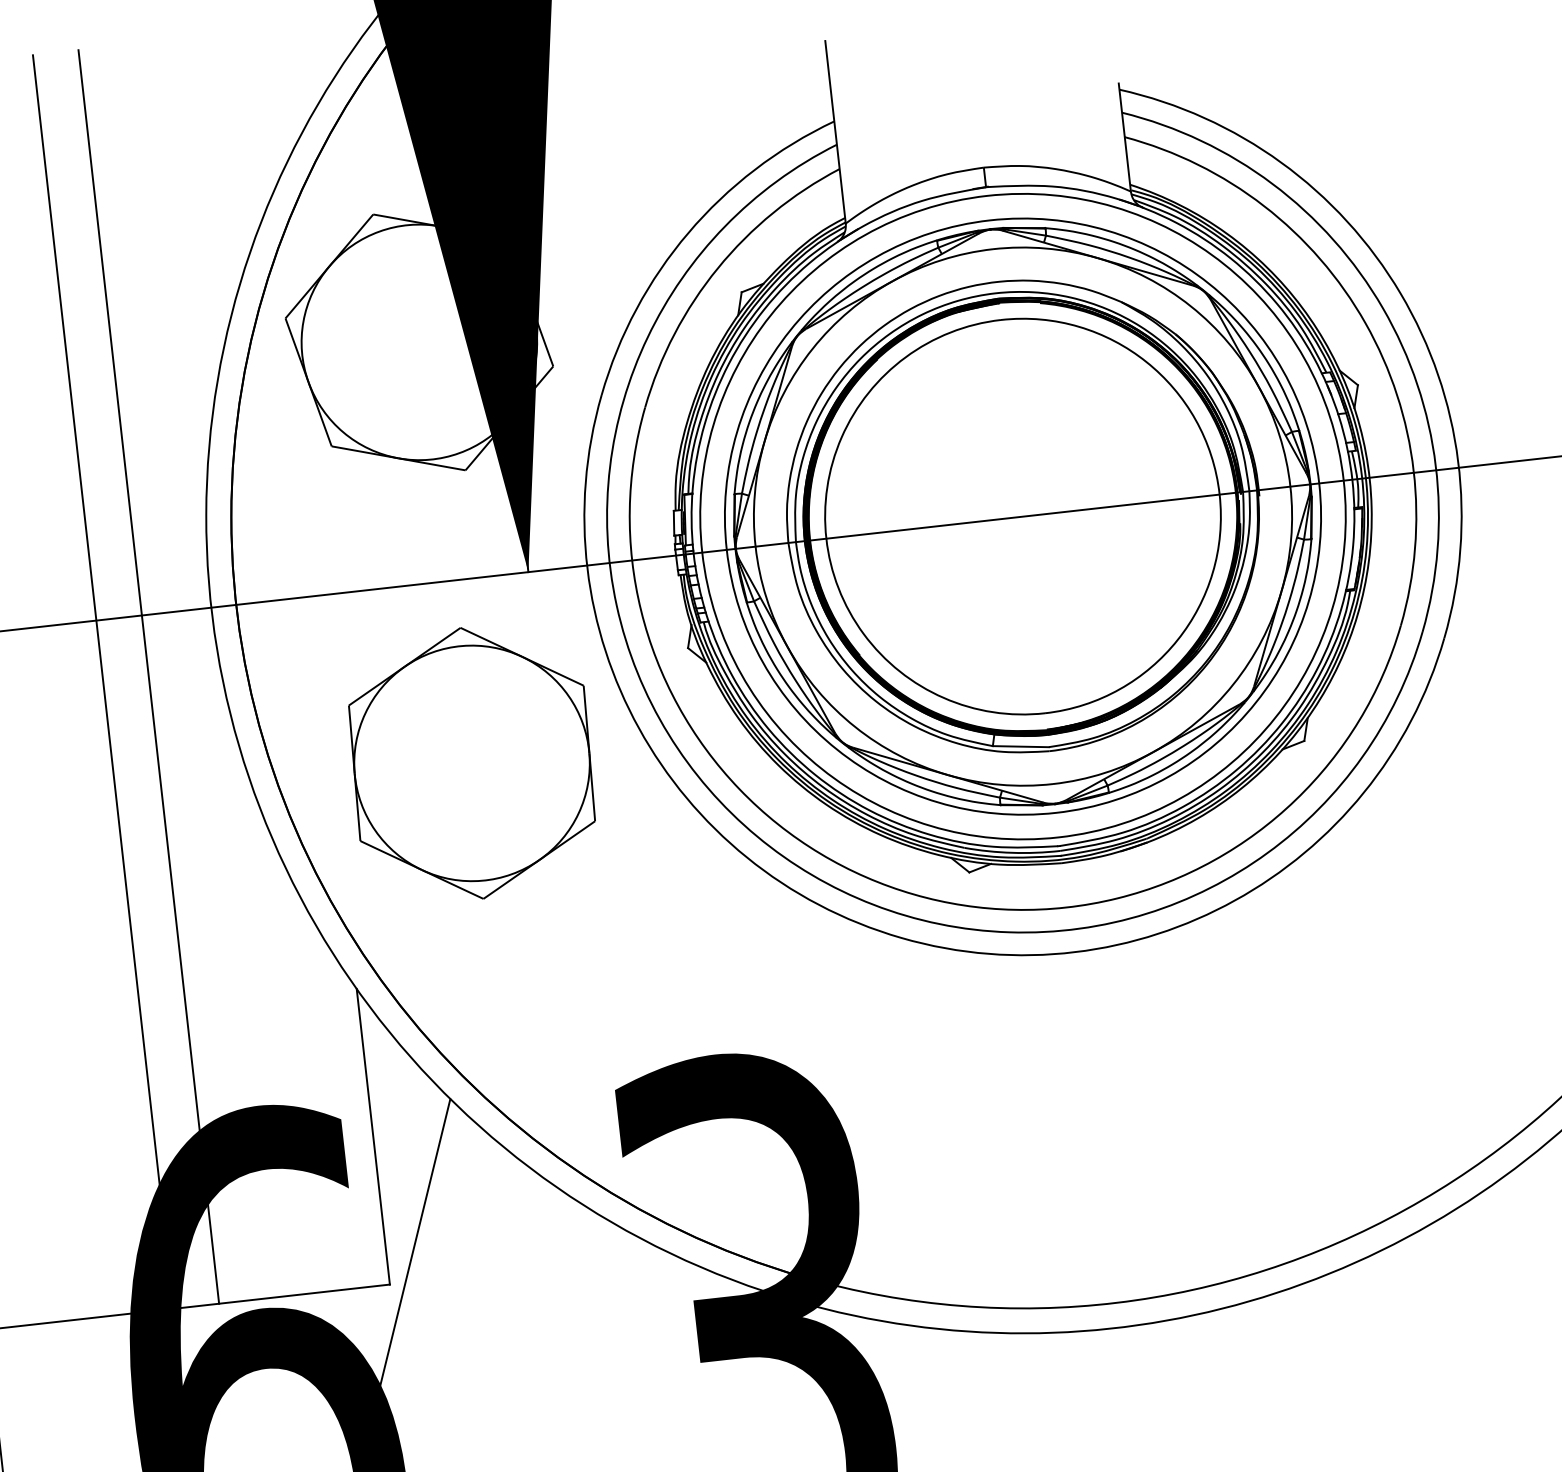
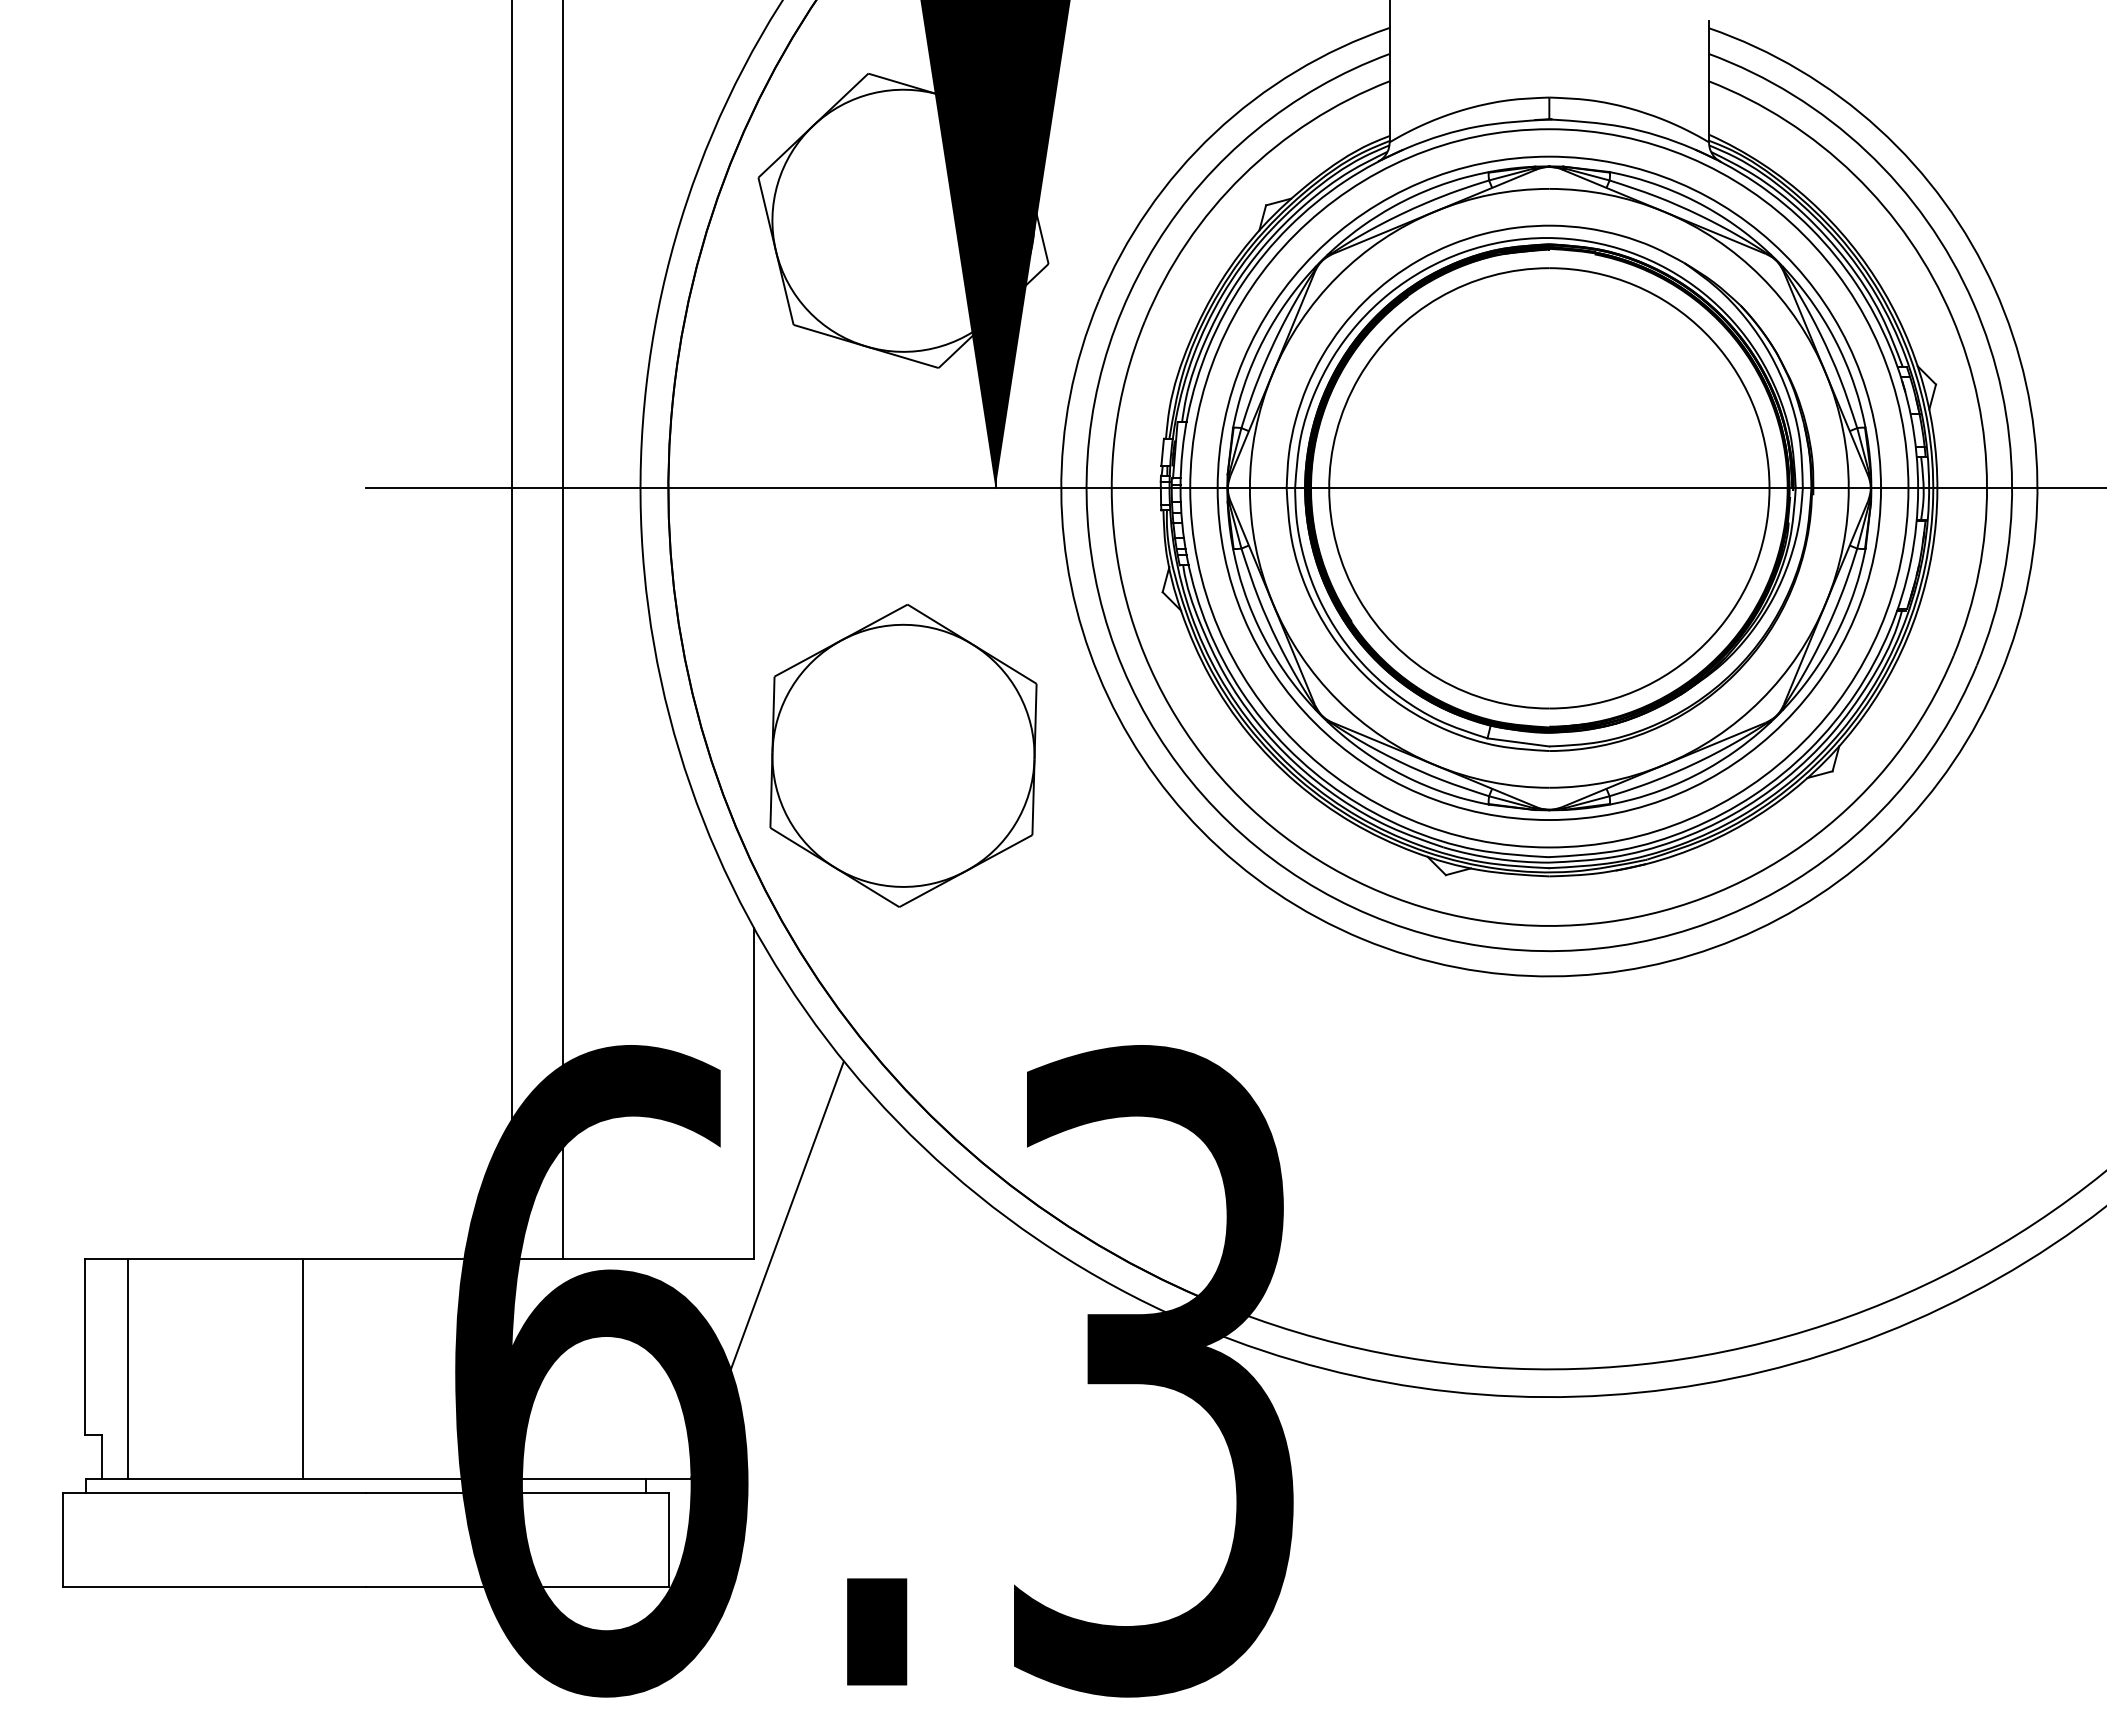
part: (472, 763) -> (903, 755), moved

